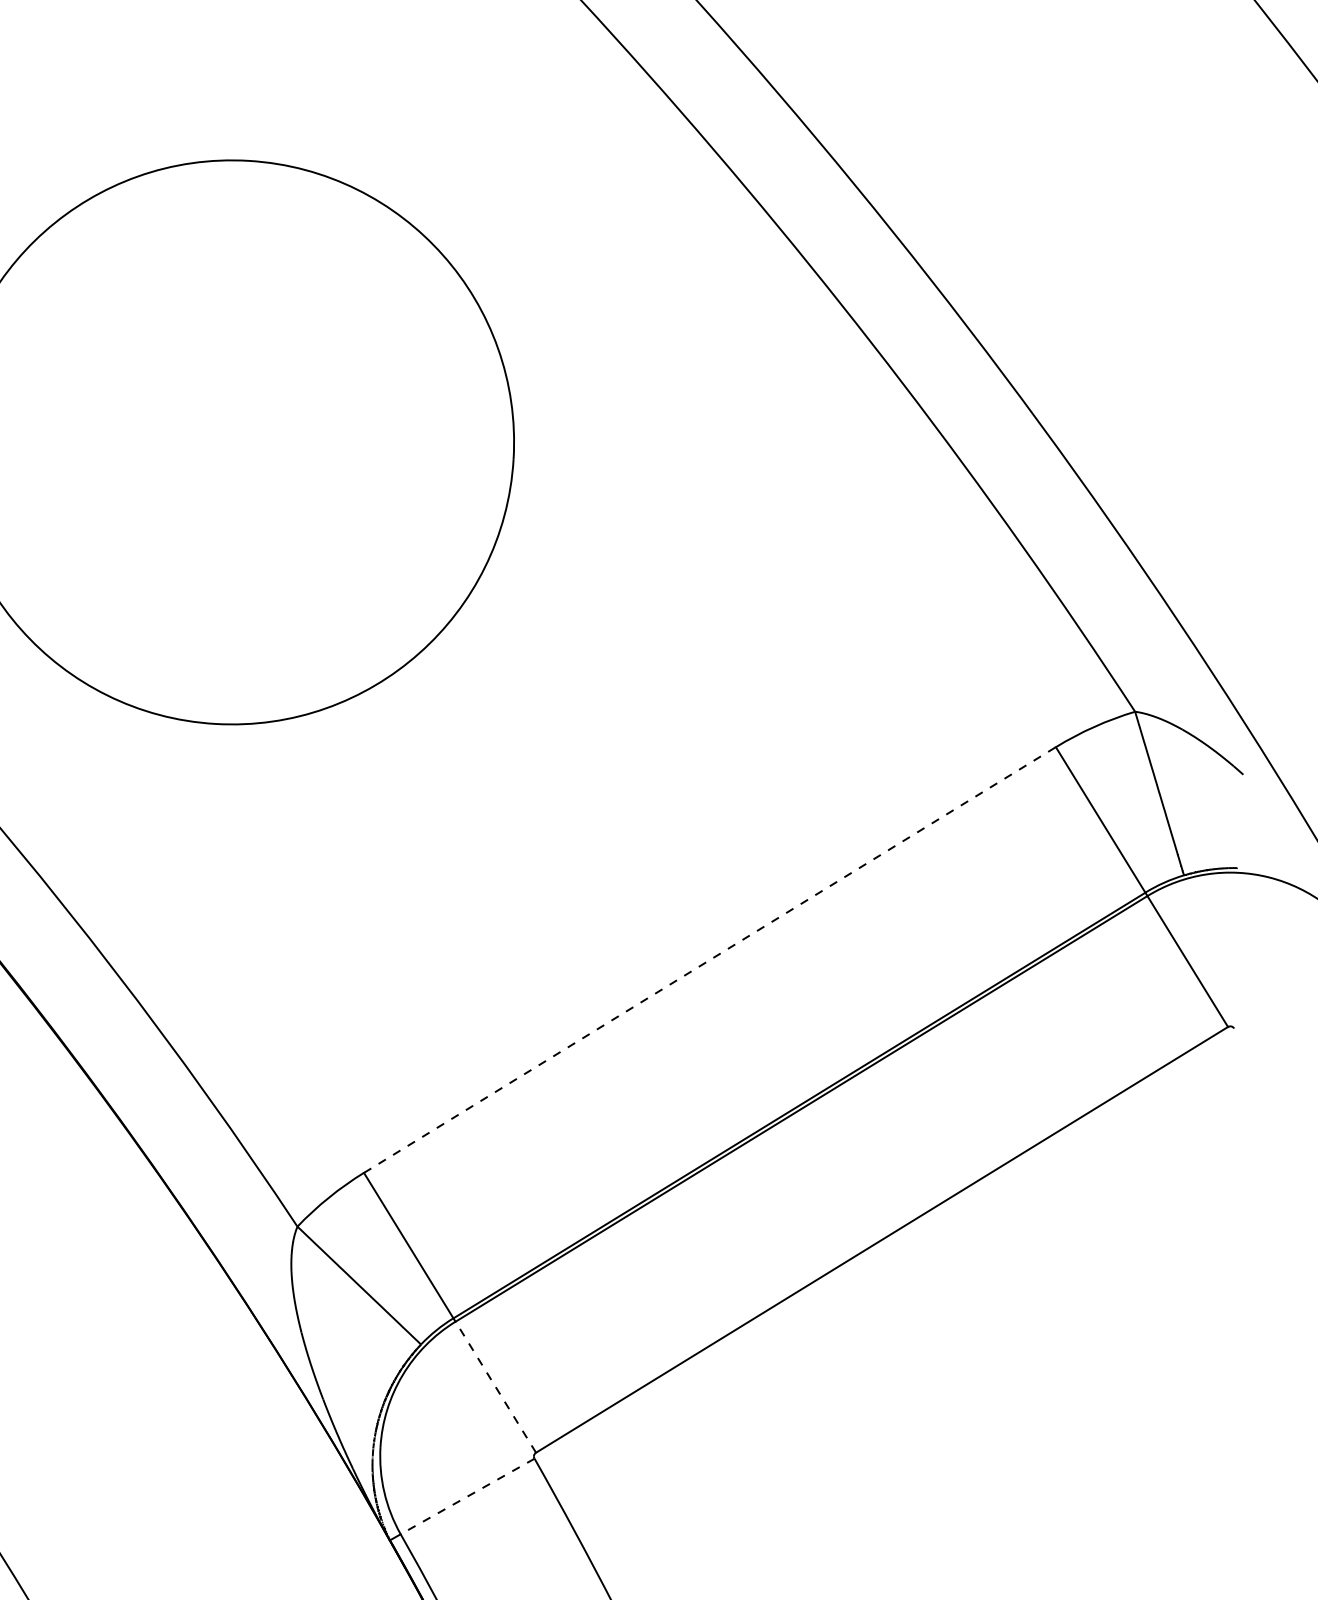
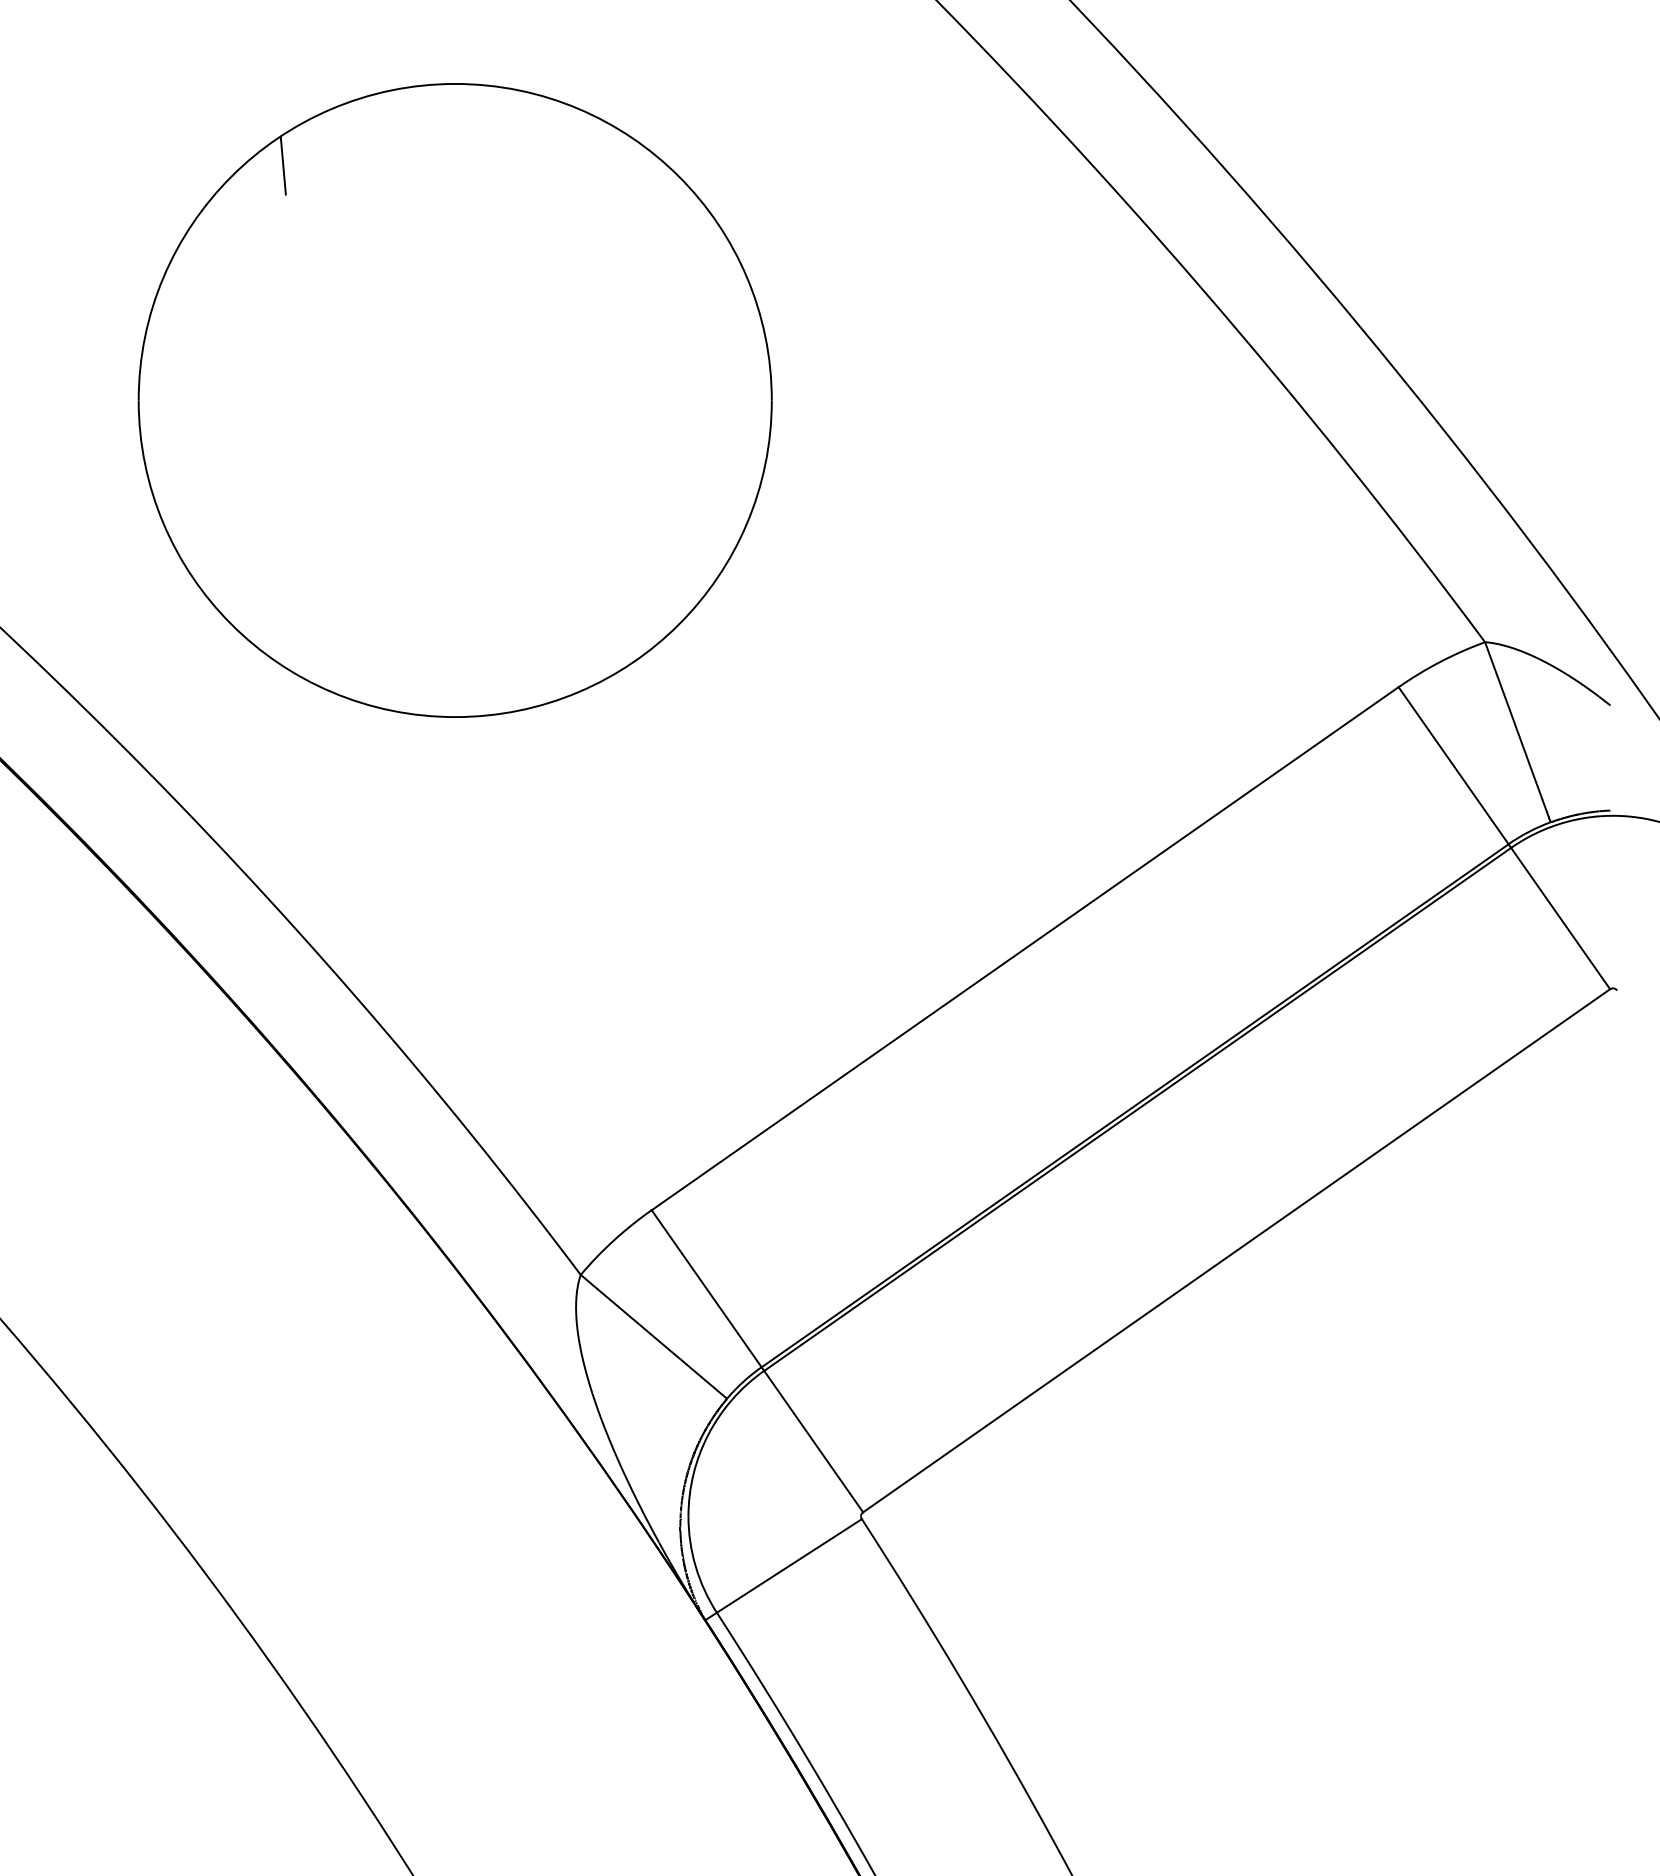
line: (90, 224) -> (282, 165), added
line: (710, 959) -> (1025, 948), dashed -> solid
line: (495, 1387) -> (813, 1441), dashed -> solid
line: (466, 1496) -> (788, 1566), dashed -> solid

